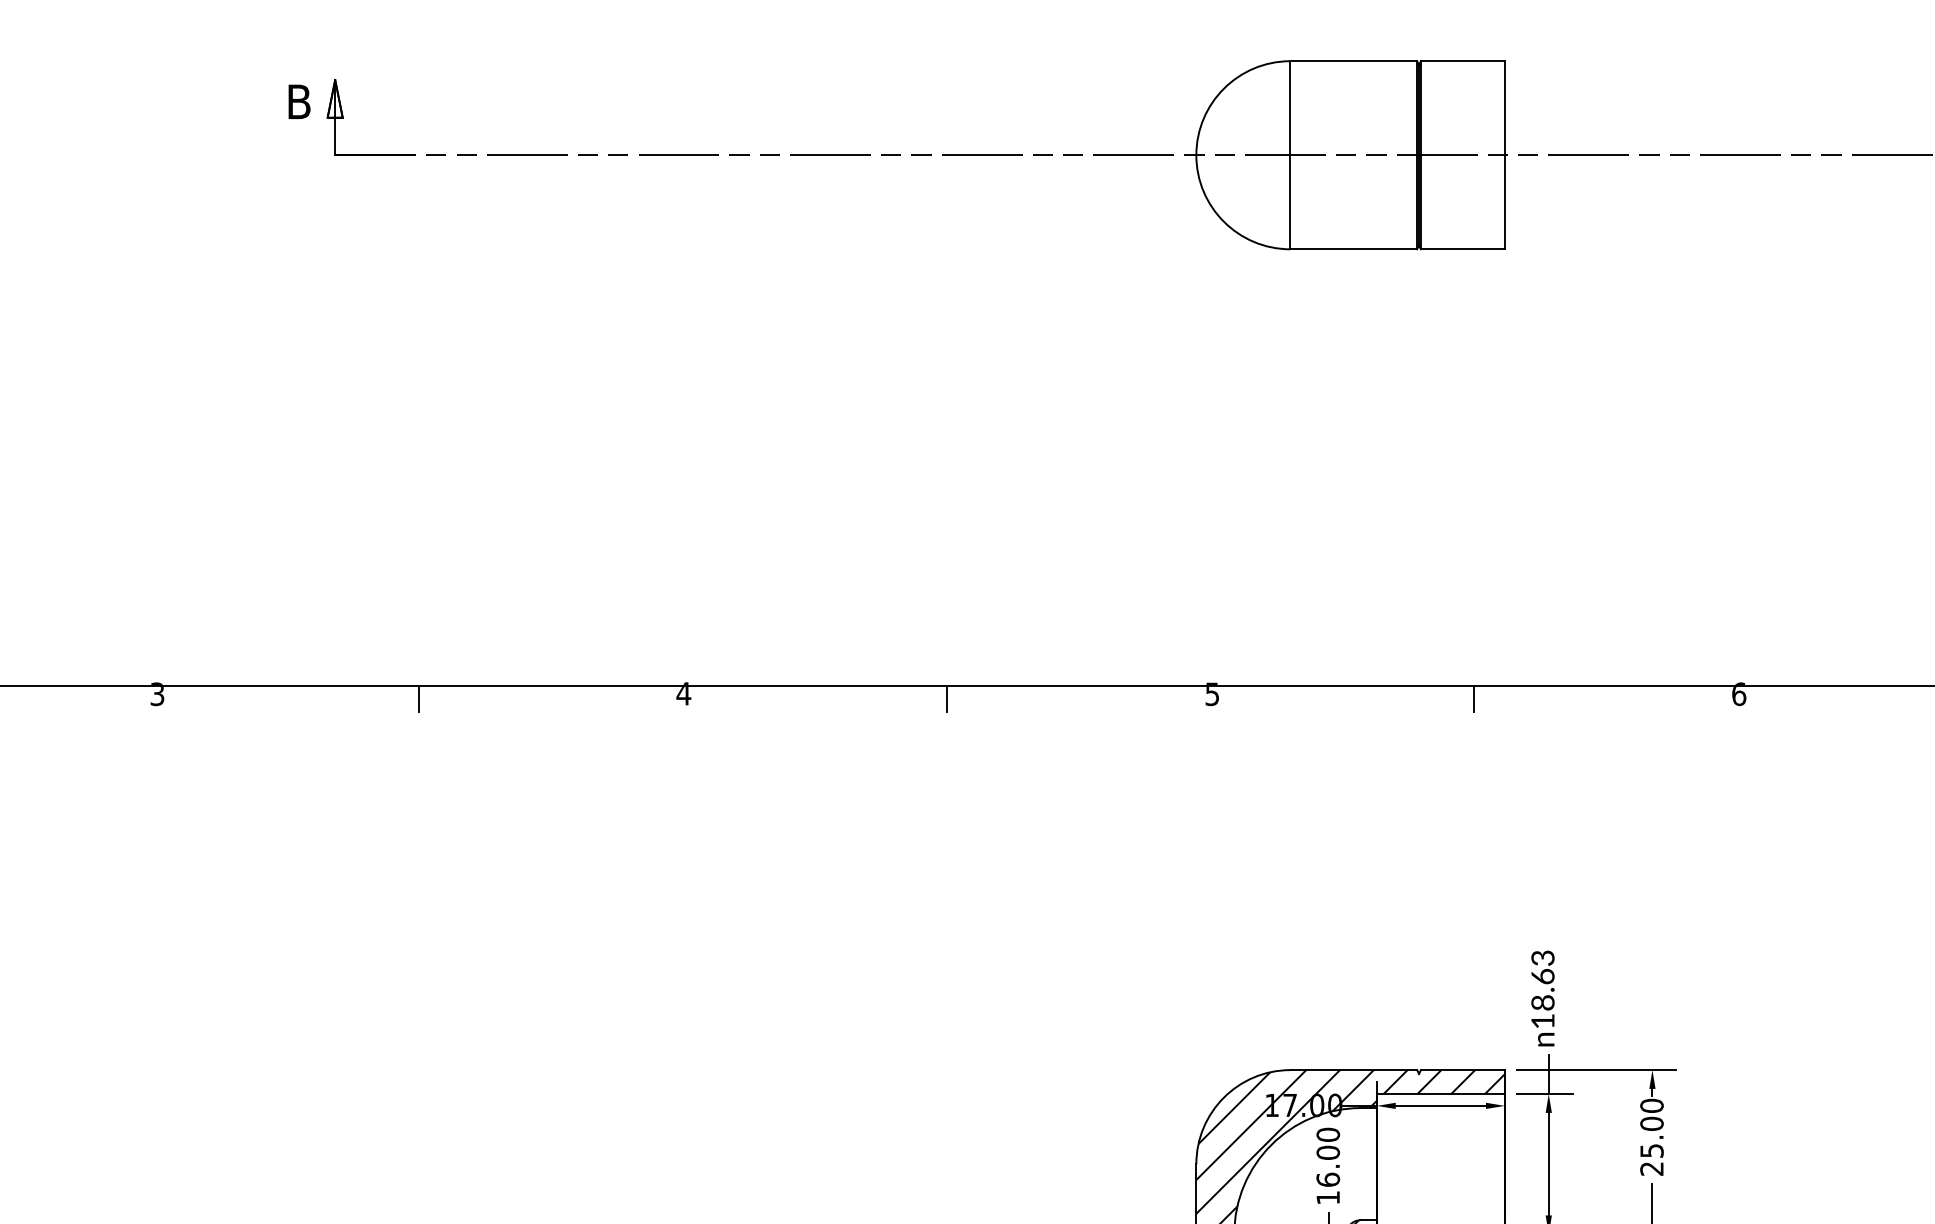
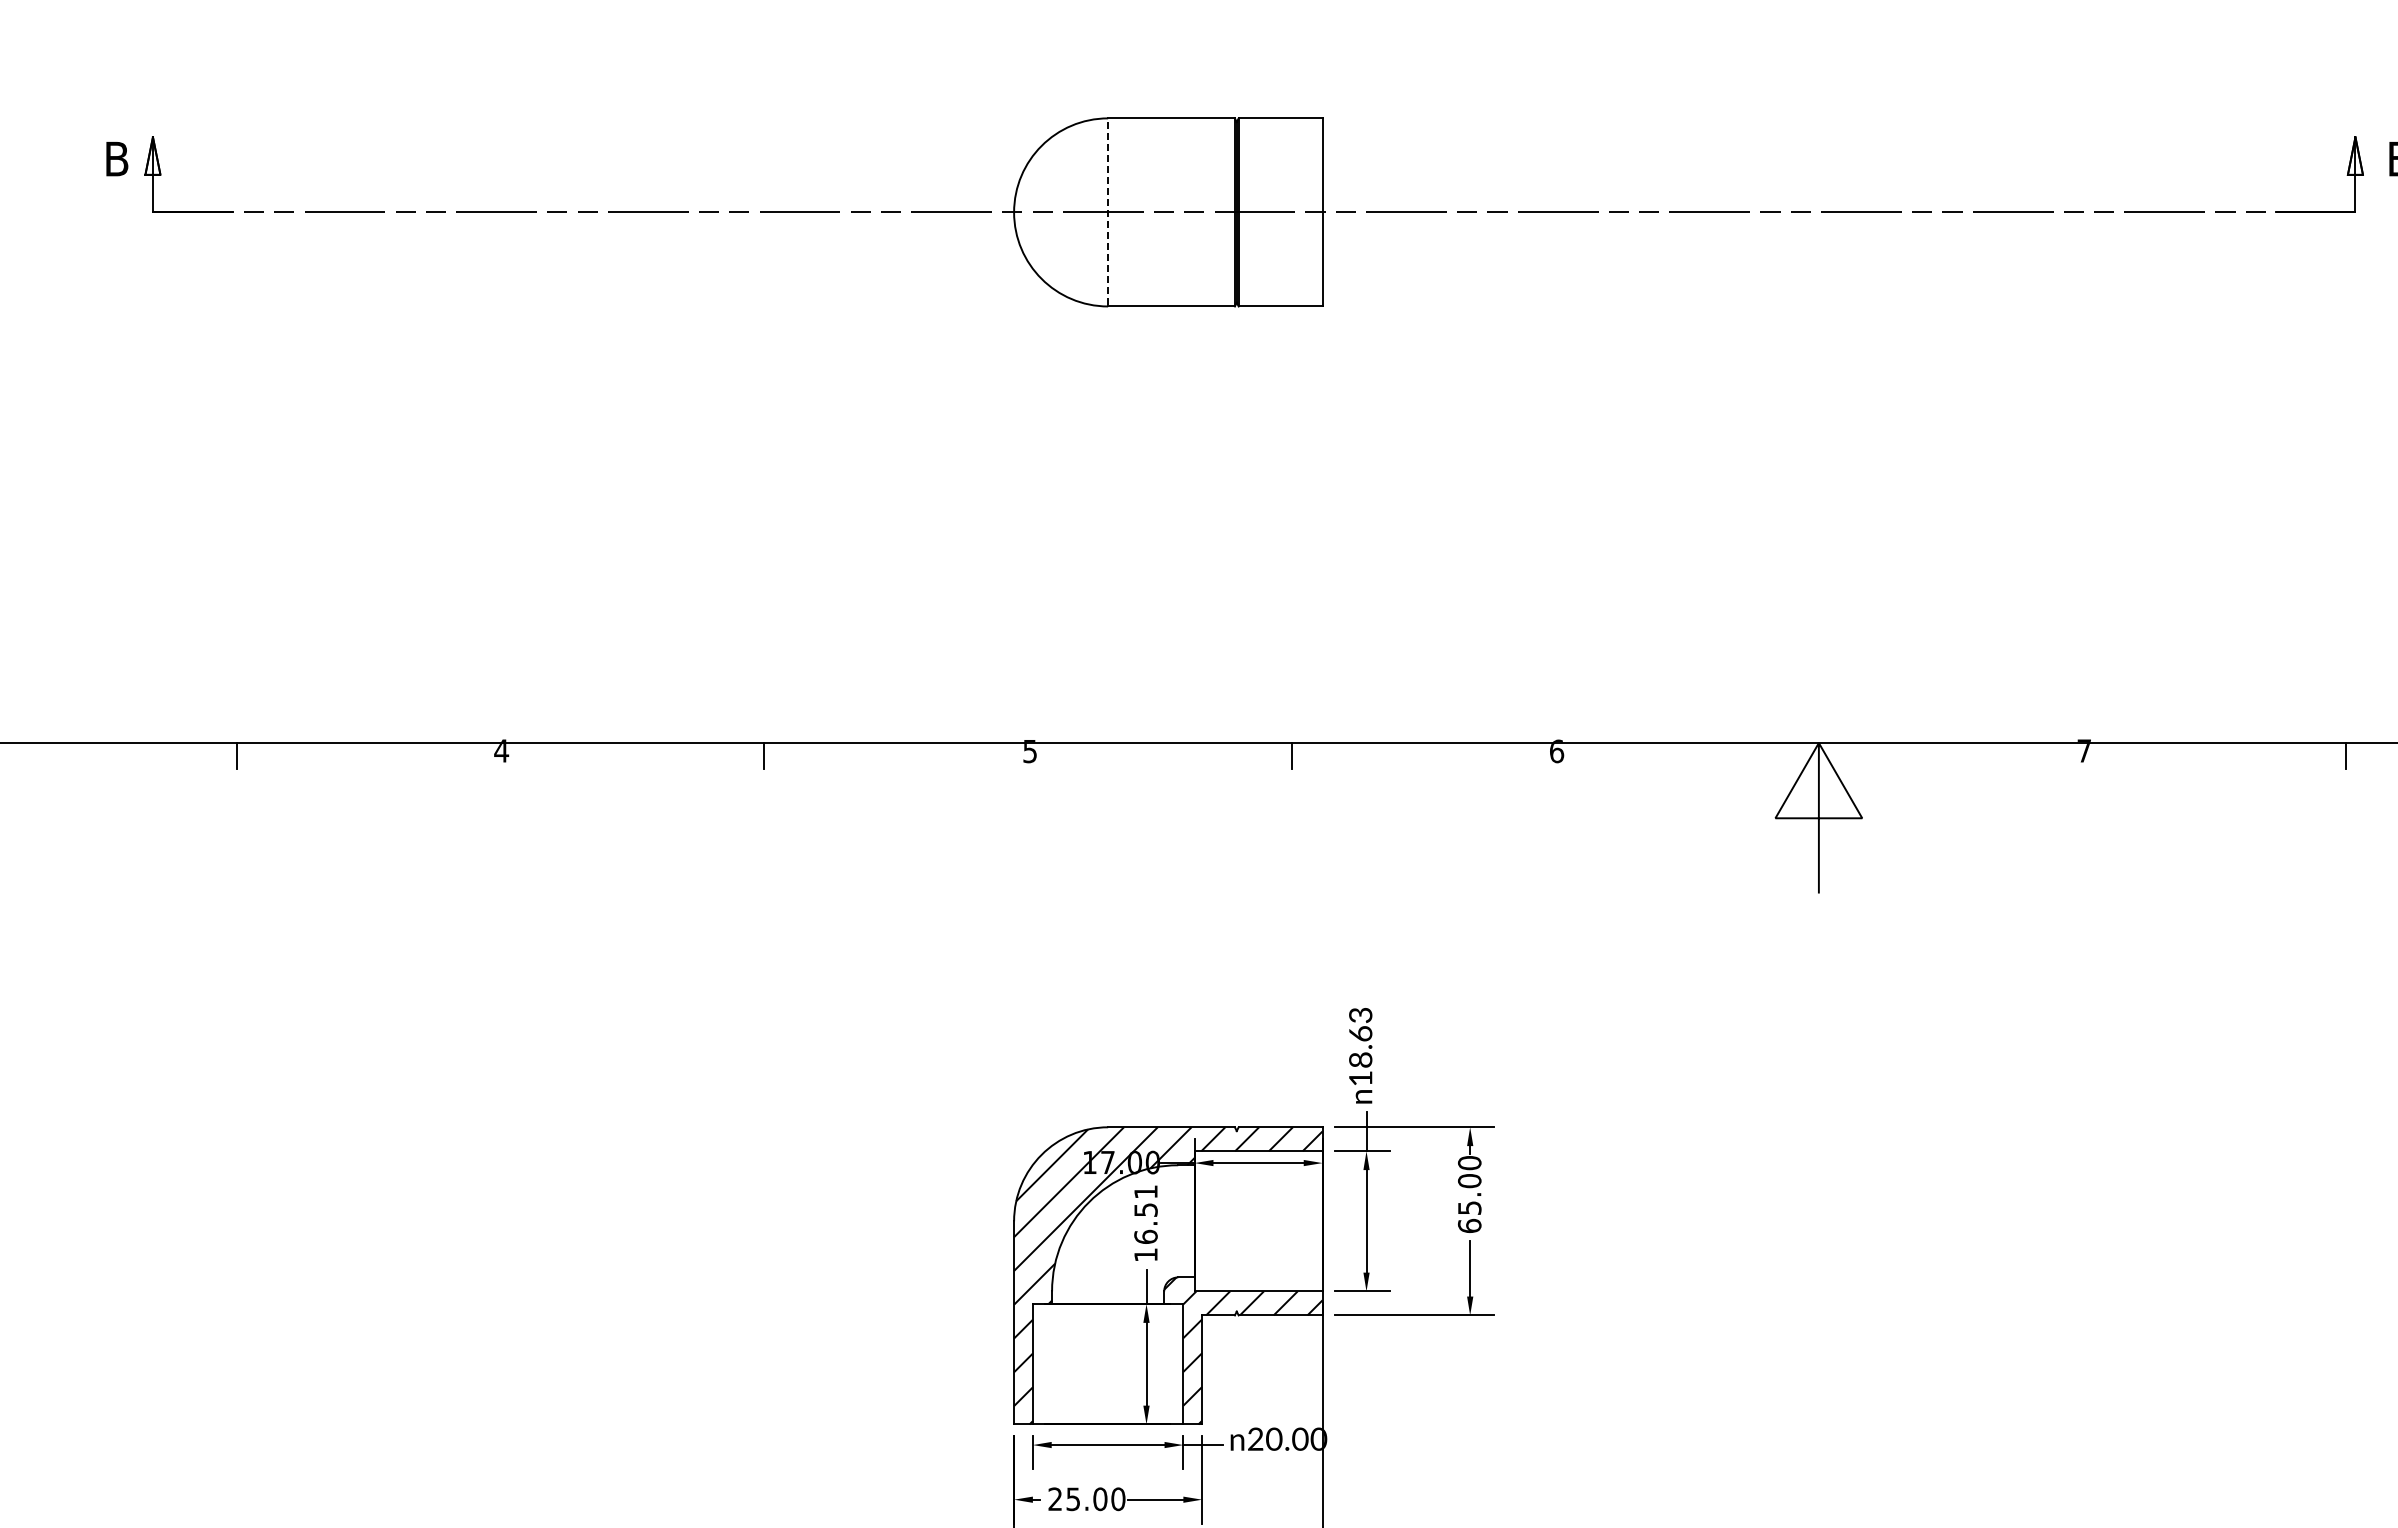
line: (1290, 155) -> (1108, 212), solid -> dashed
text: (1327, 1144) -> (1145, 1201), 16.00 -> 16.51
text: (1651, 1168) -> (1469, 1225), 25.00 -> 65.00

